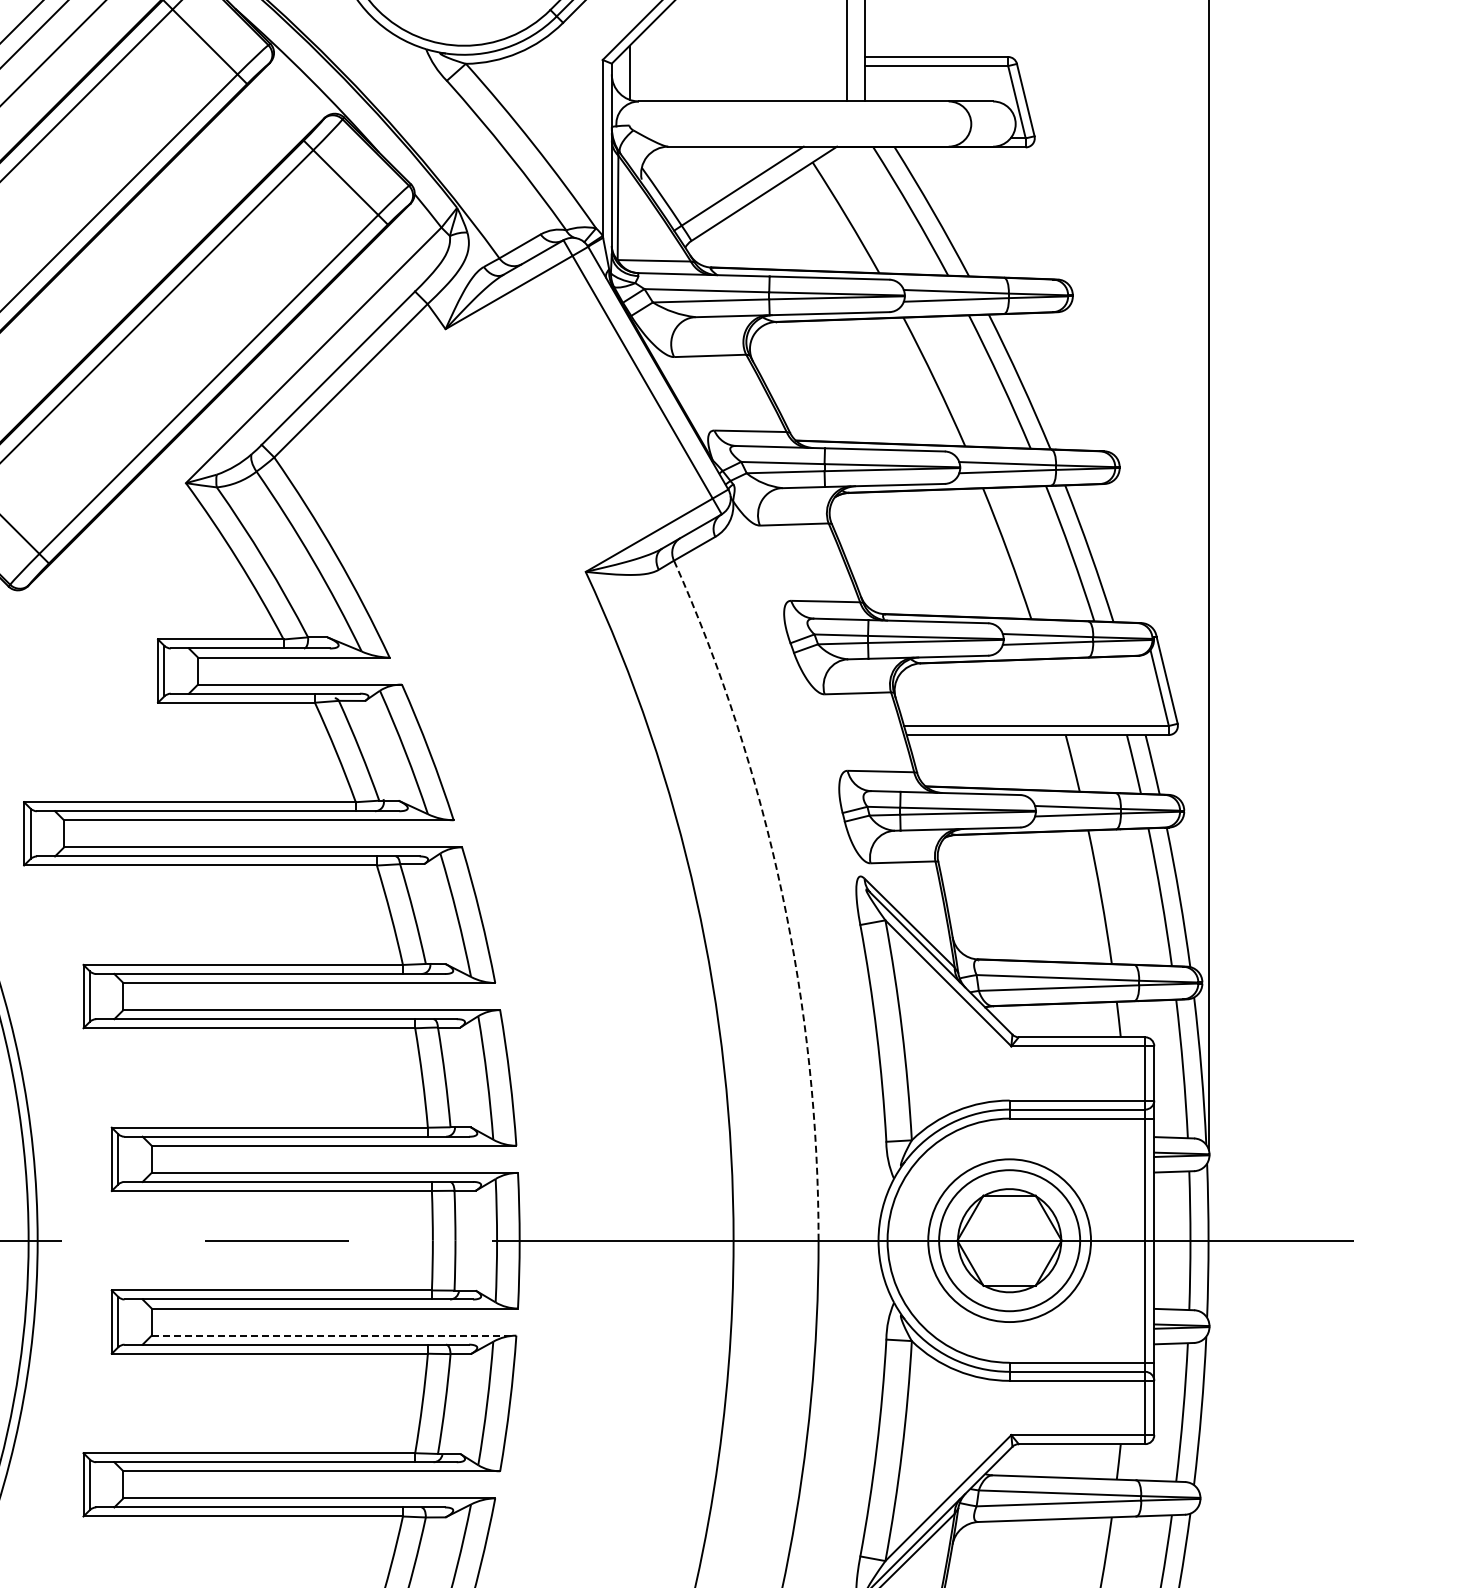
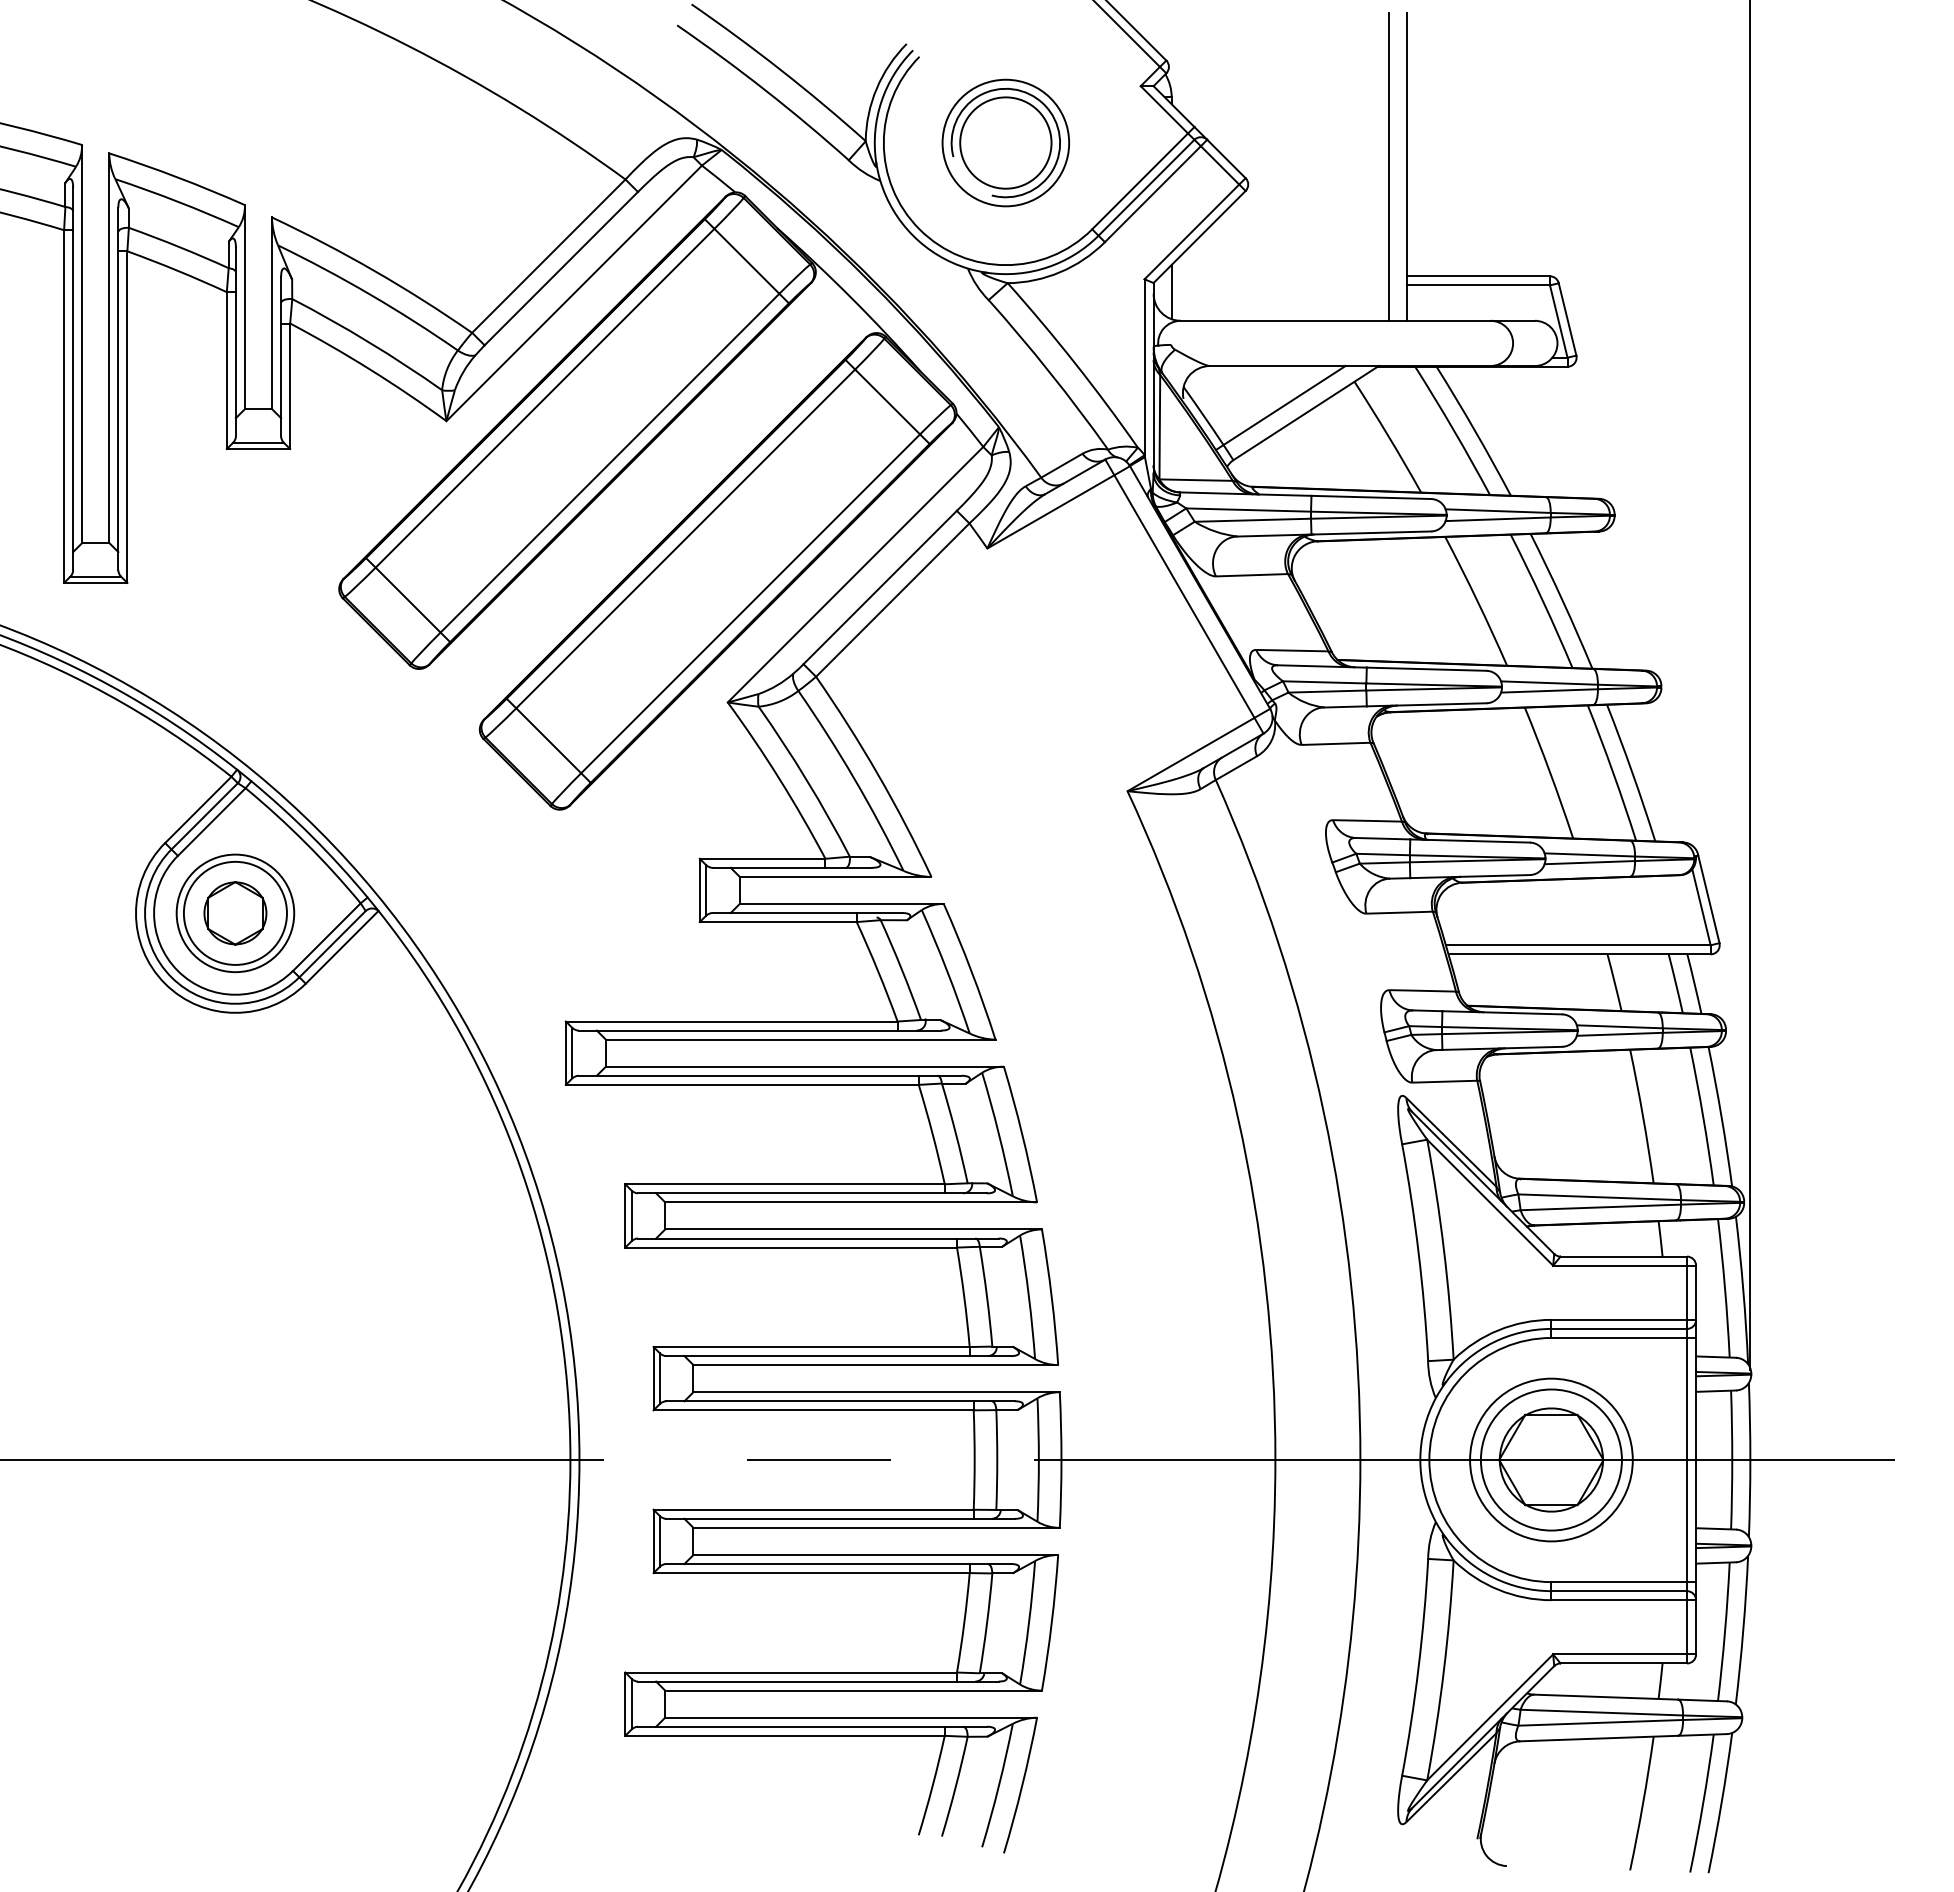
arc: (781, 893) -> (1323, 1112), dashed -> solid
line: (334, 1335) -> (876, 1554), dashed -> solid

